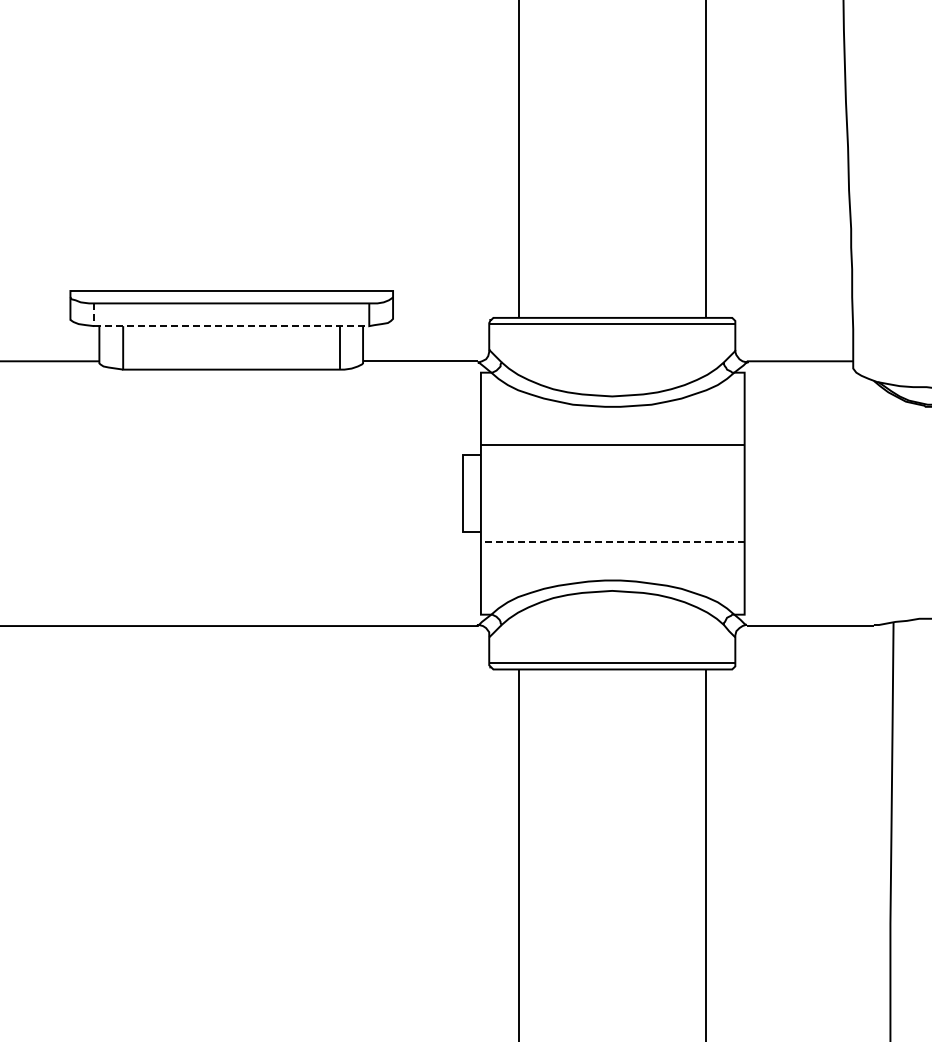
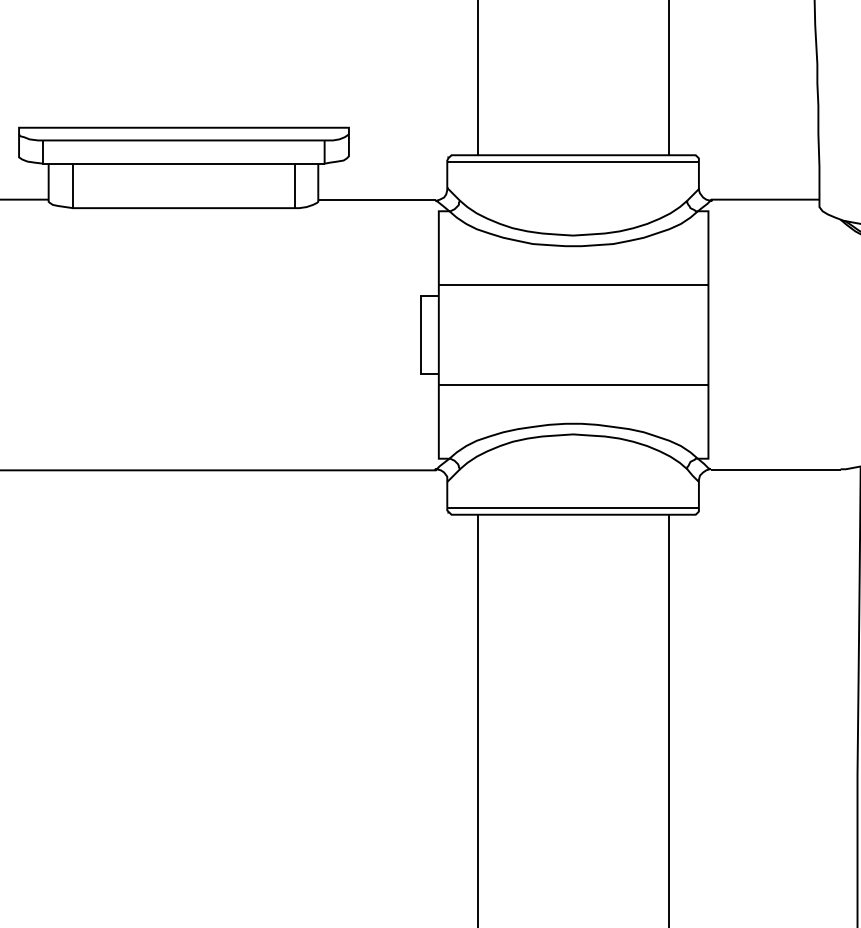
line: (219, 326) -> (171, 164), dashed -> solid
line: (612, 542) -> (573, 384), dashed -> solid

